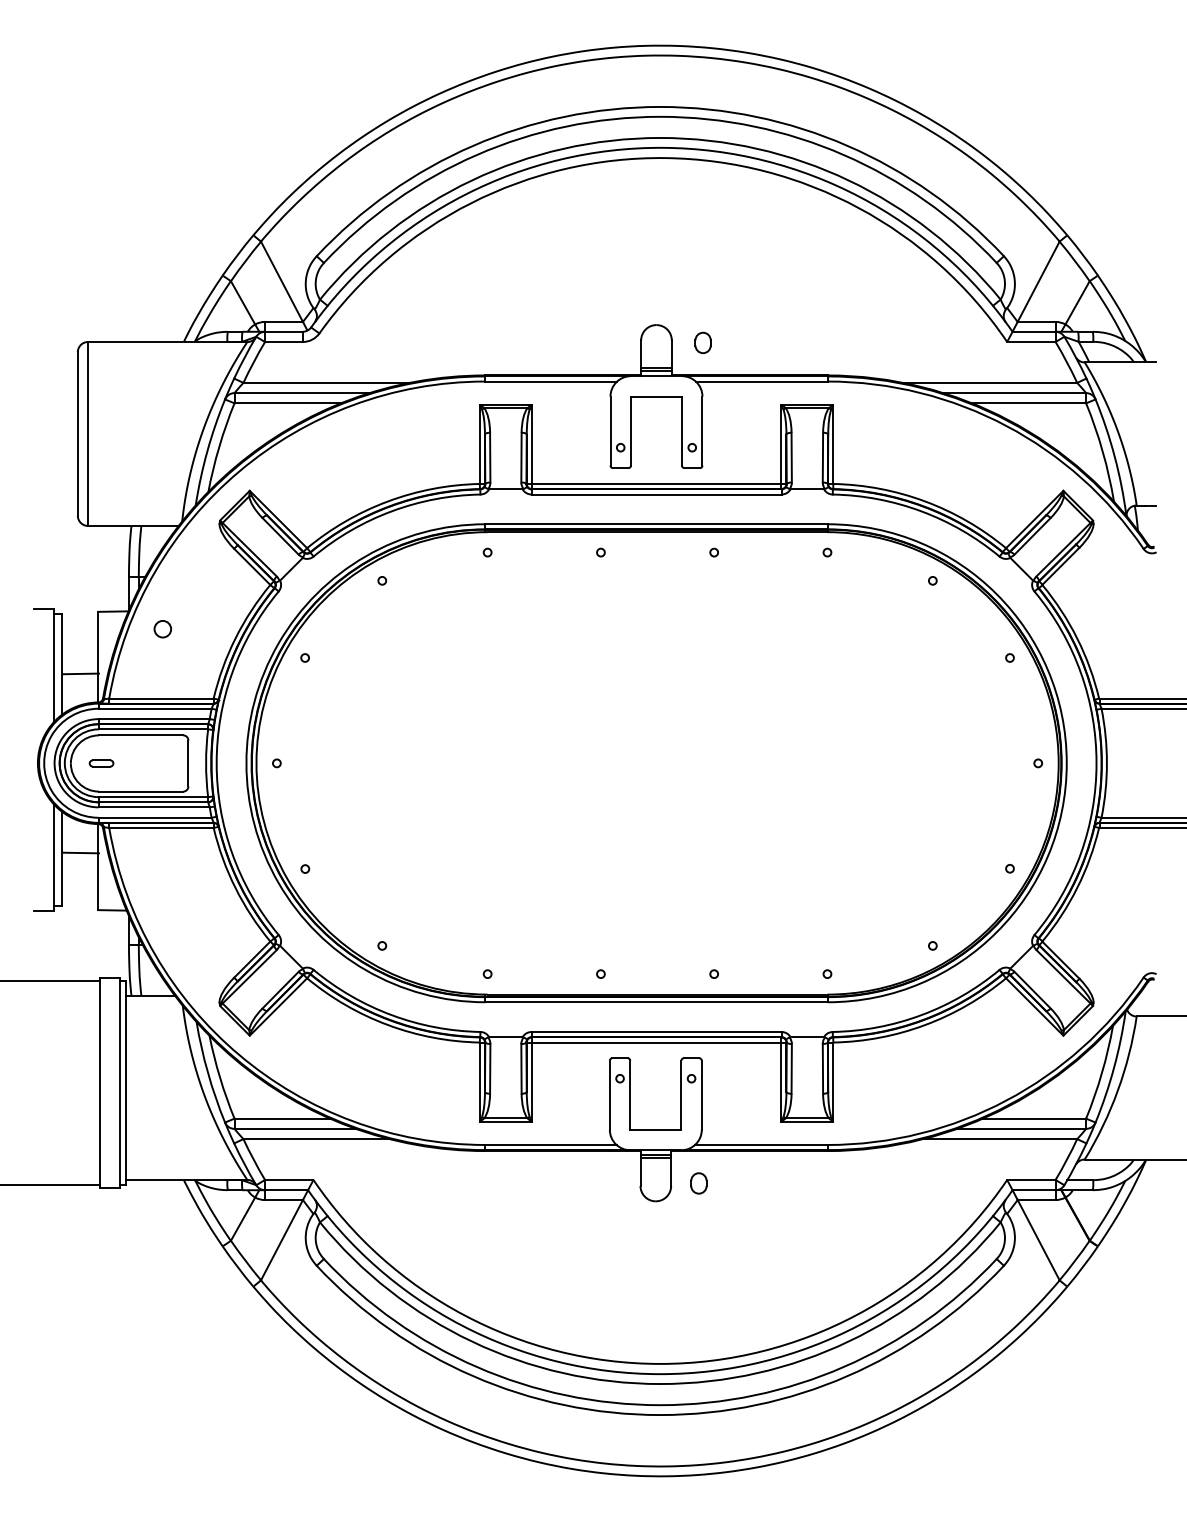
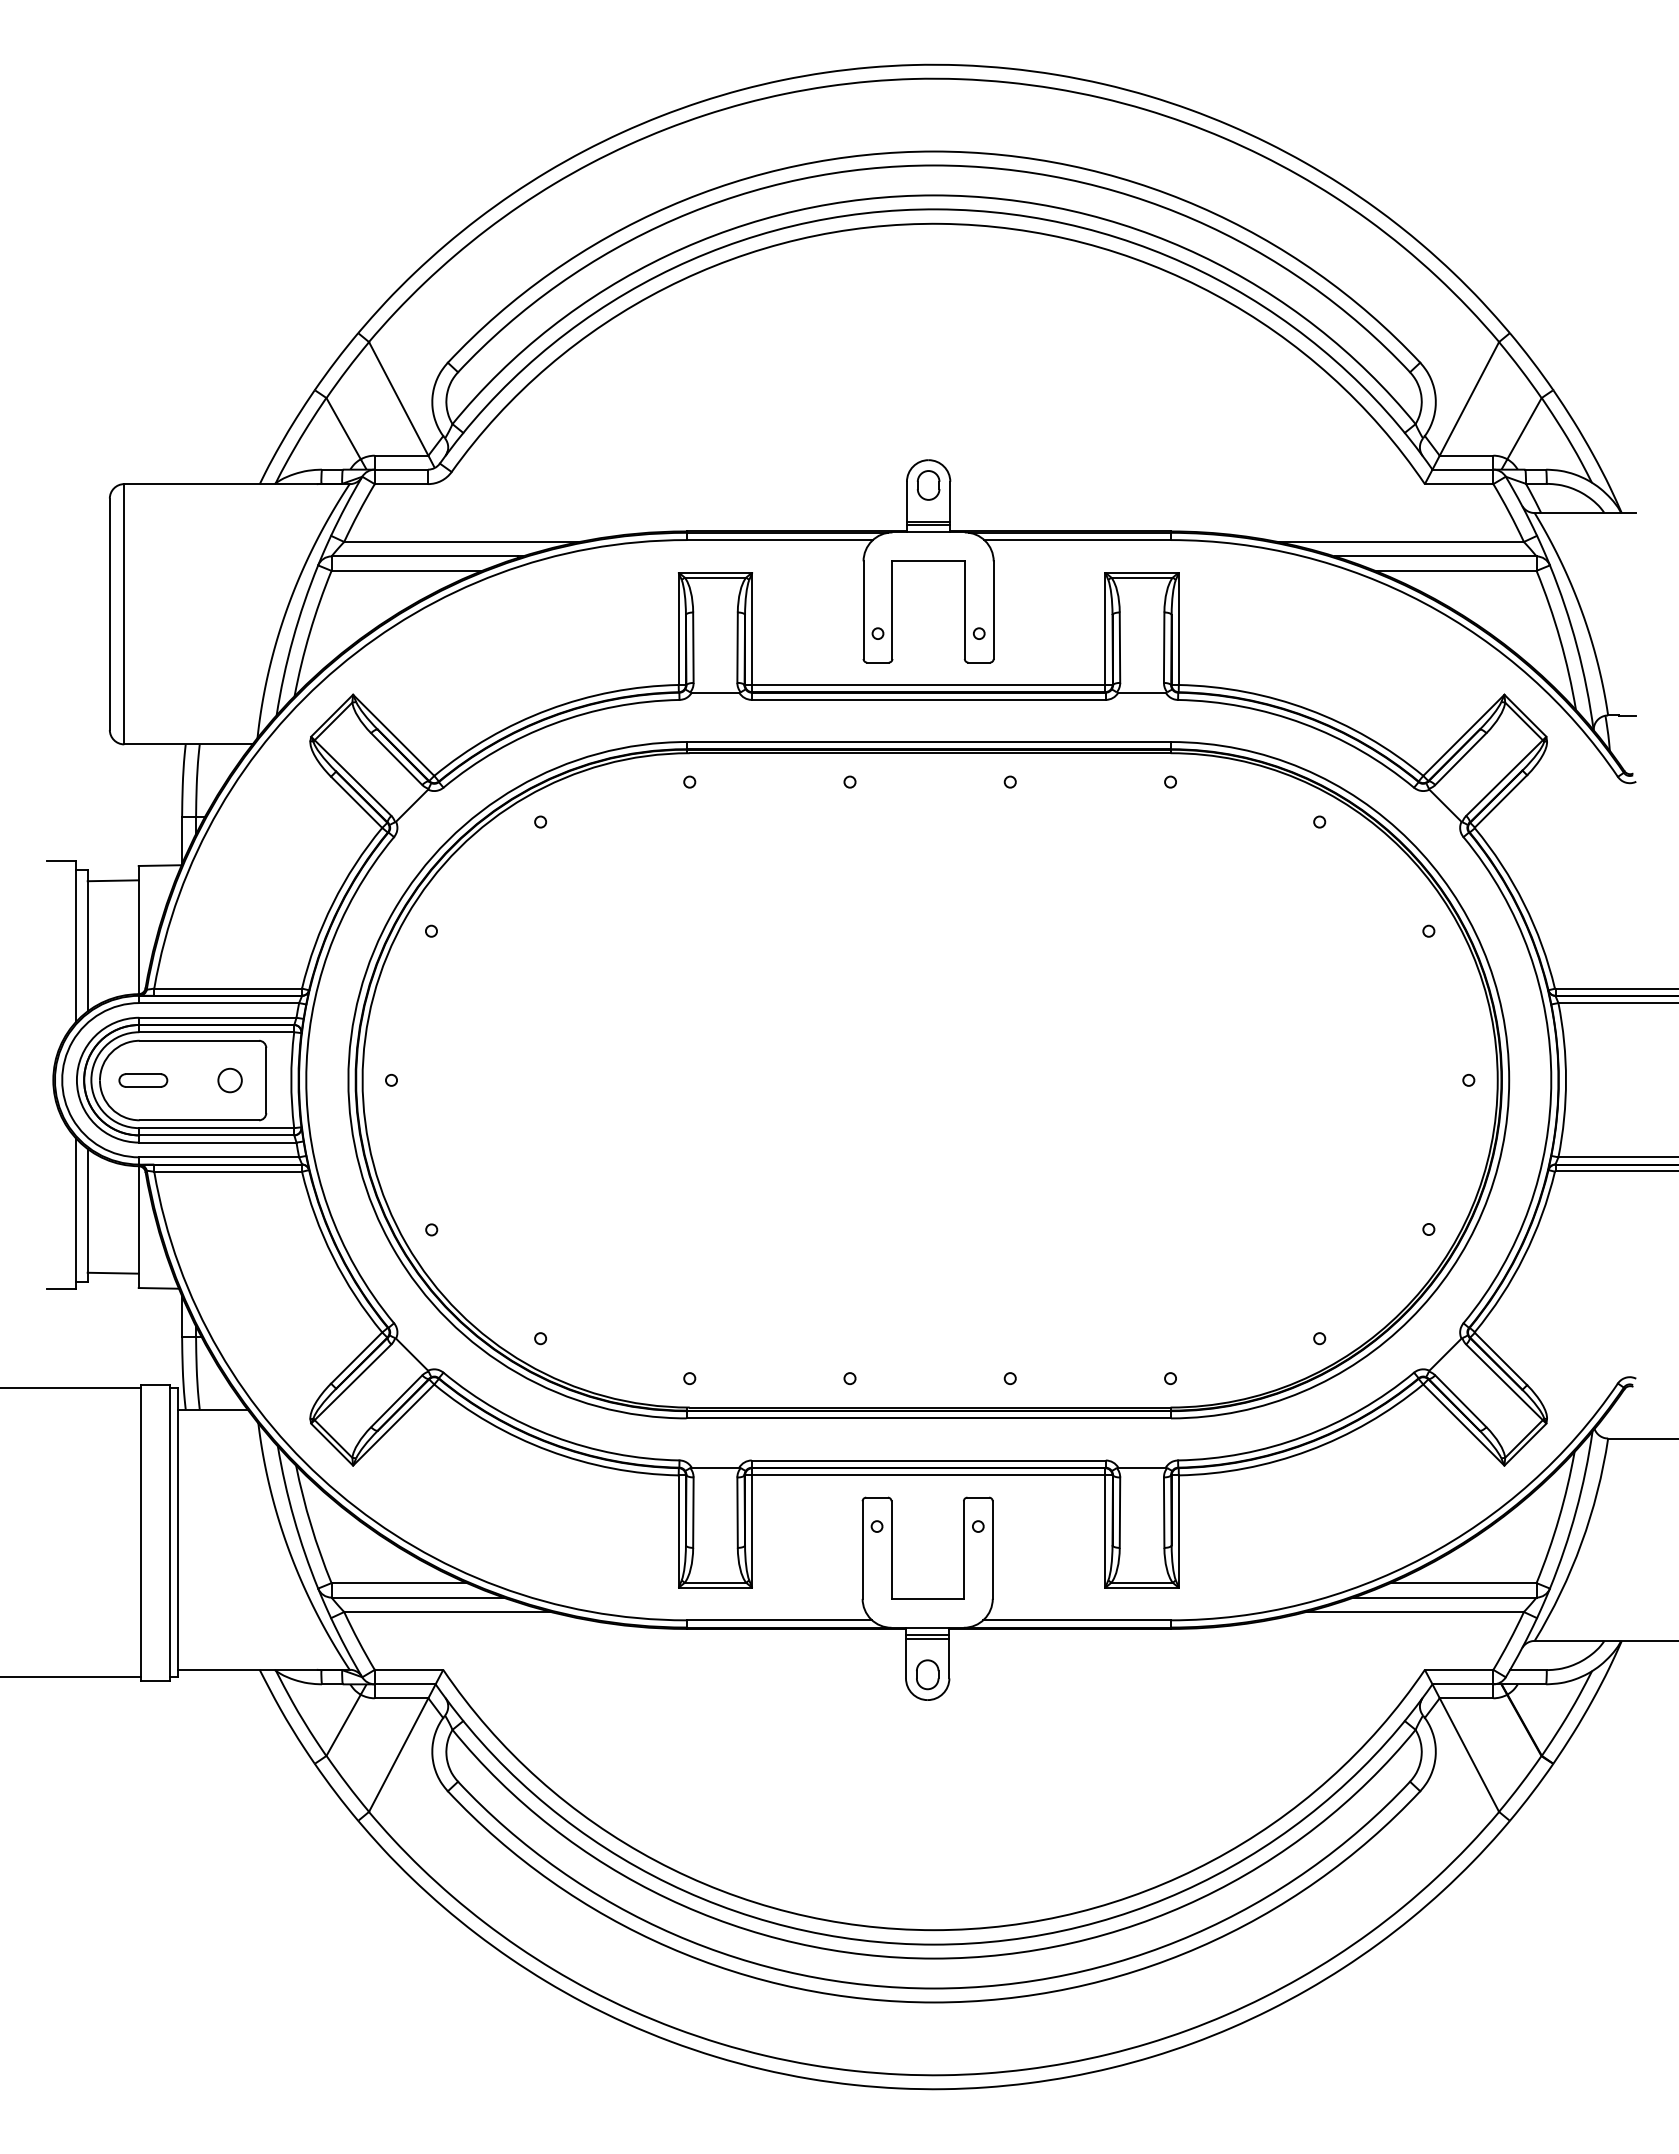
part: (703, 342) -> (928, 485), moved
circle: (162, 629) -> (229, 1080), moved
line: (80, 673) -> (112, 880), moved
part: (101, 763) -> (143, 1080), size x1.43
line: (80, 852) -> (112, 1272), moved
part: (698, 1183) -> (927, 1674), moved

